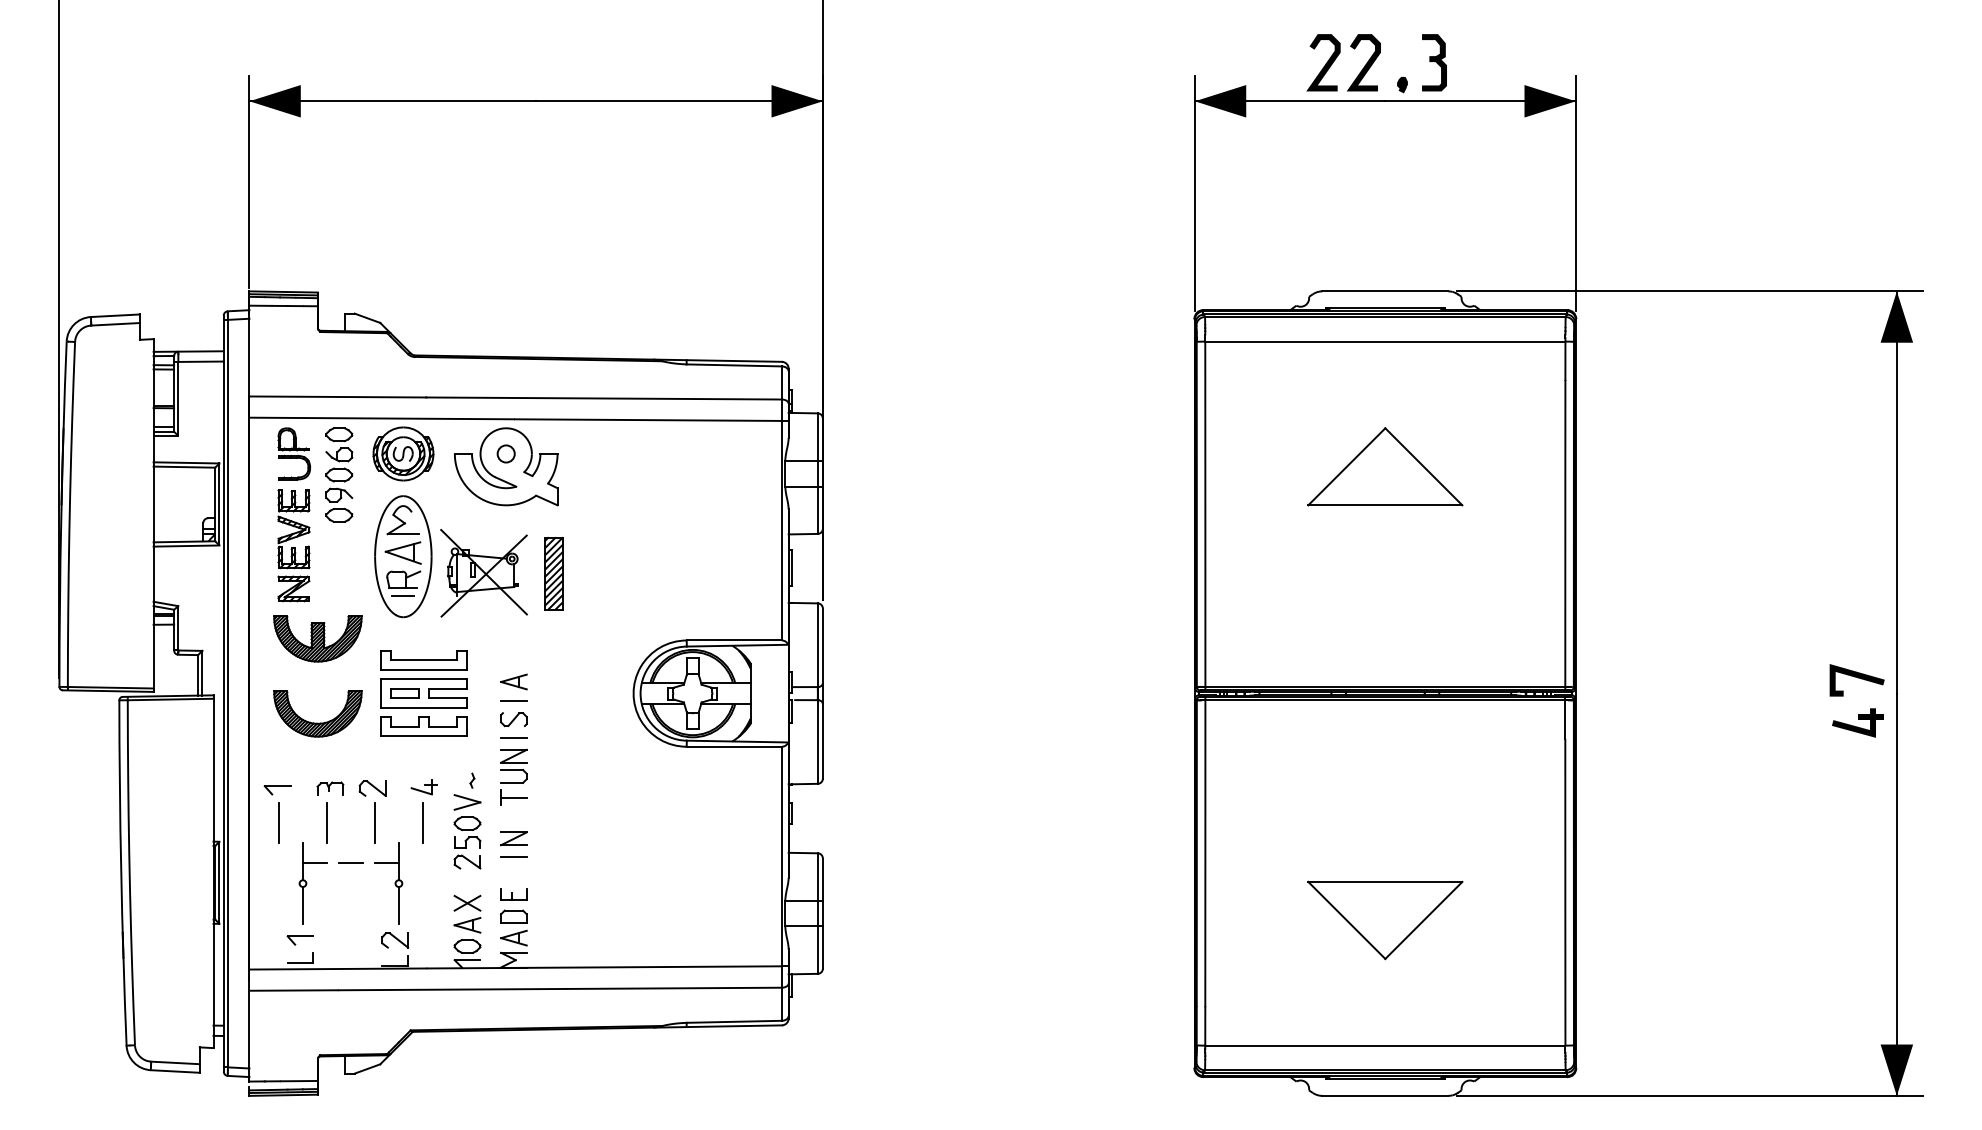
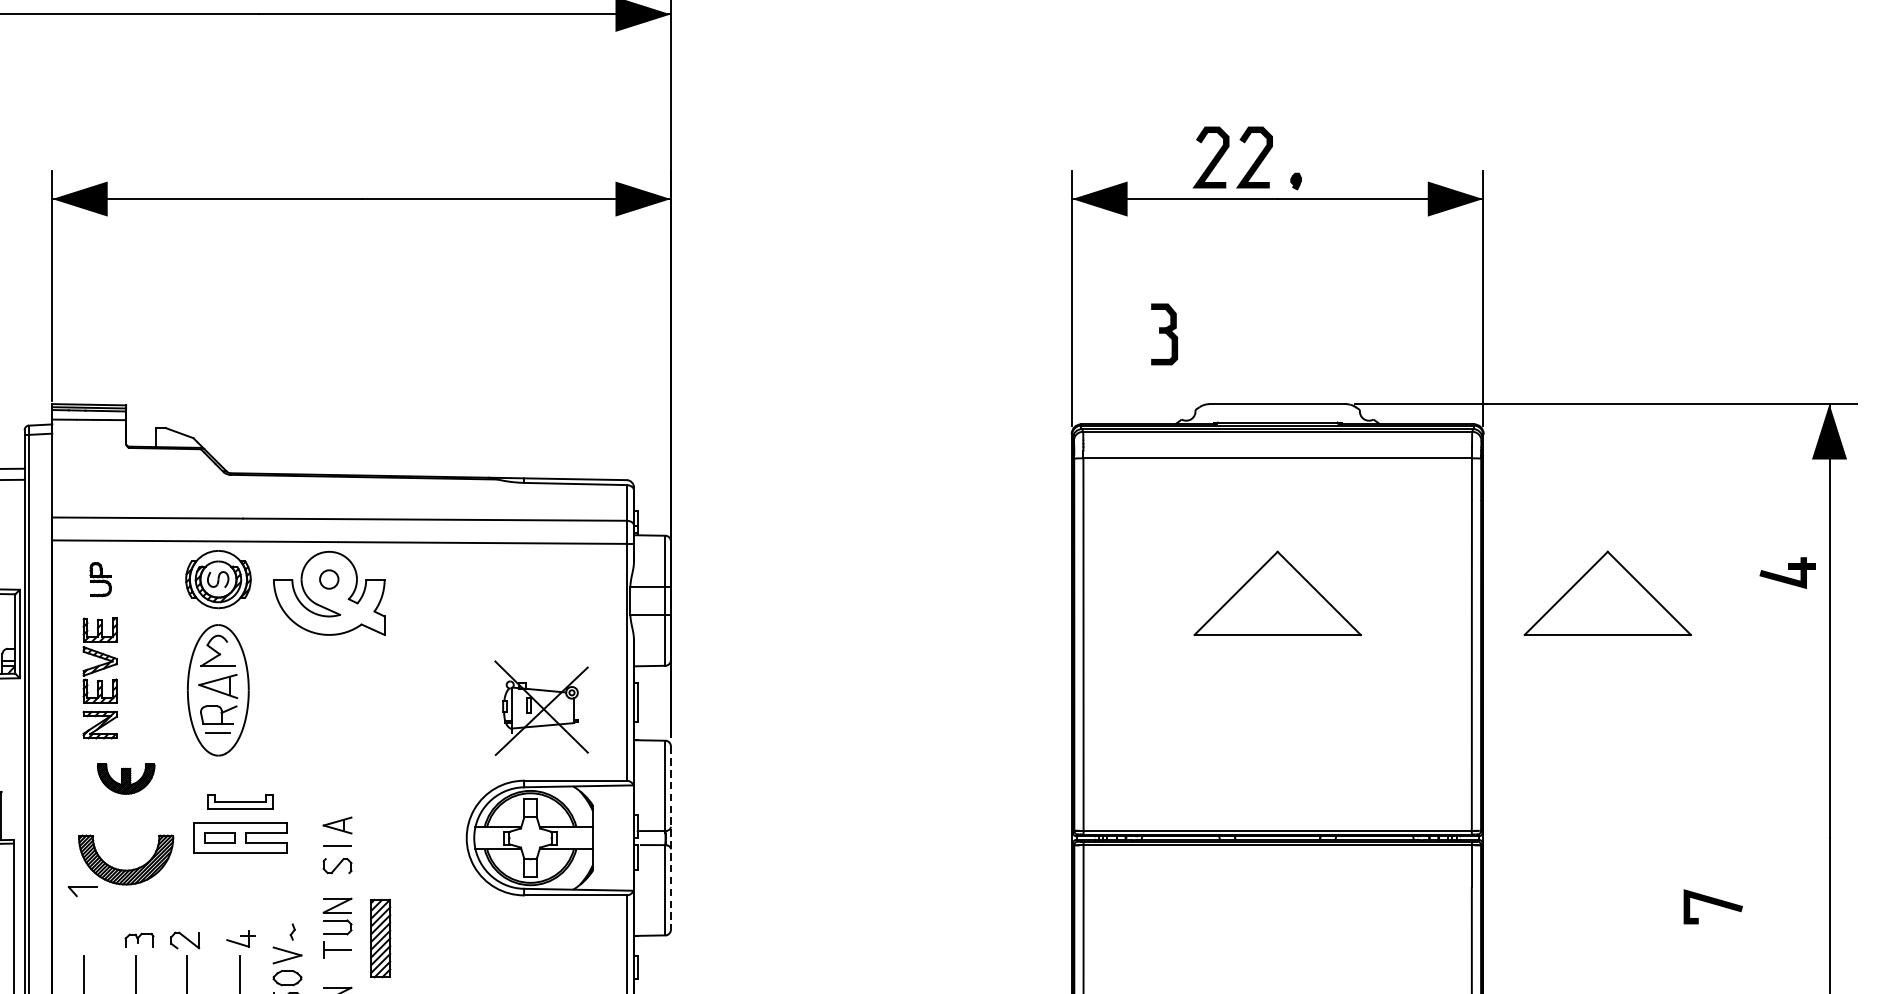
part: (1434, 62) -> (1164, 334), moved
part: (294, 453) -> (100, 579), size x0.6
part: (1691, 466) -> (1607, 593), added
part: (339, 474) -> (149, 601), removed
part: (483, 572) -> (541, 707), moved
part: (553, 573) -> (380, 938), moved
part: (317, 638) -> (125, 778), size x0.6
part: (423, 660) -> (240, 802), size x0.7
line: (1857, 678) -> (1713, 904), moved
line: (822, 694) -> (670, 839), solid -> dashed
part: (1857, 722) -> (1787, 572), moved
part: (423, 726) -> (240, 873), removed
line: (513, 737) -> (337, 885), removed
part: (277, 790) -> (82, 891), moved

